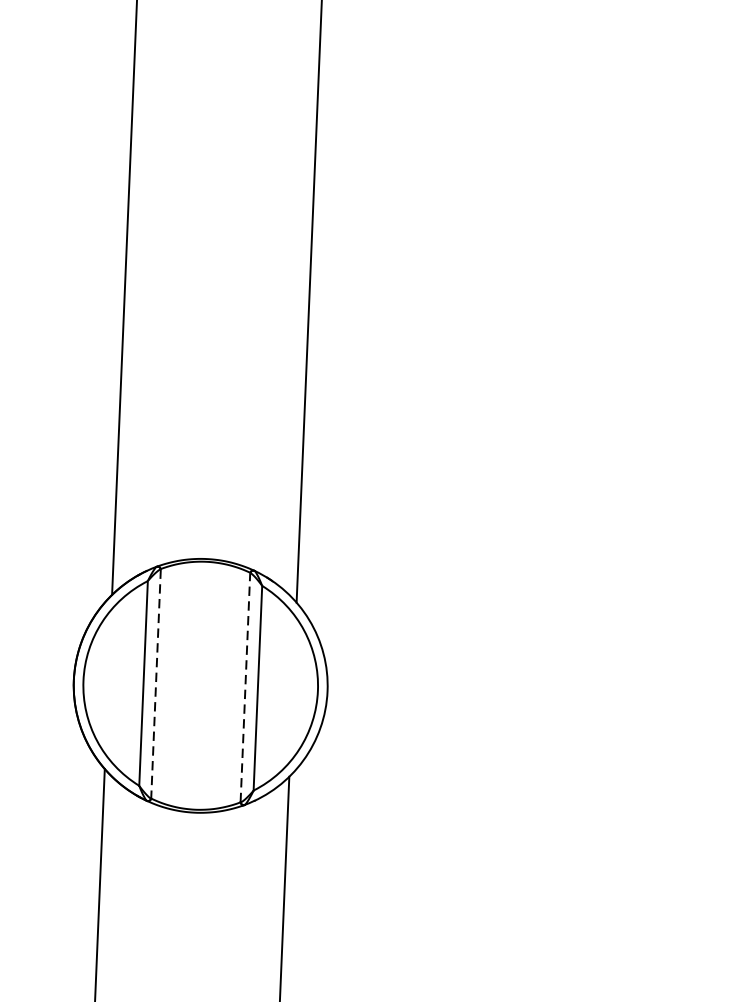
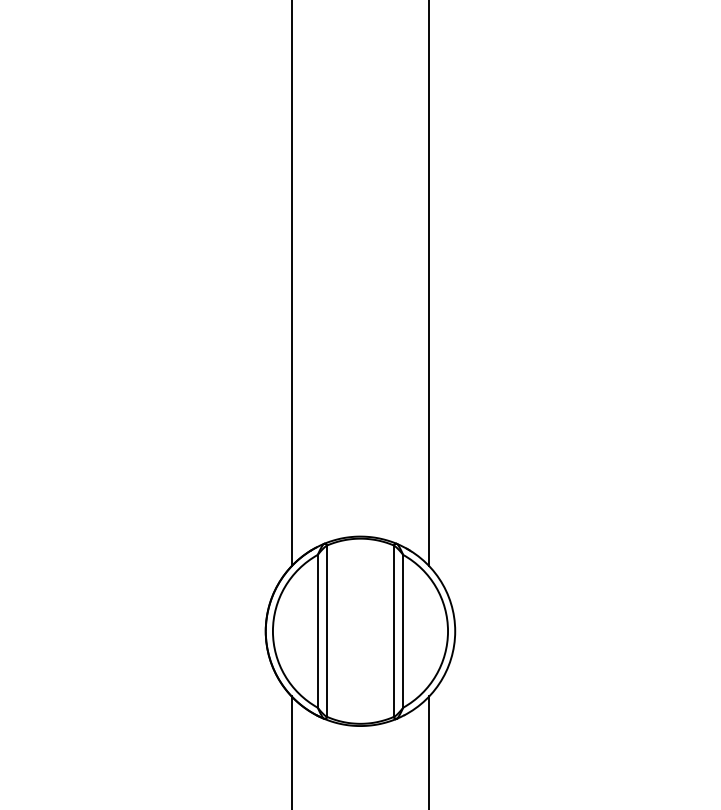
line: (156, 684) -> (327, 631), dashed -> solid
line: (244, 686) -> (393, 630), dashed -> solid

